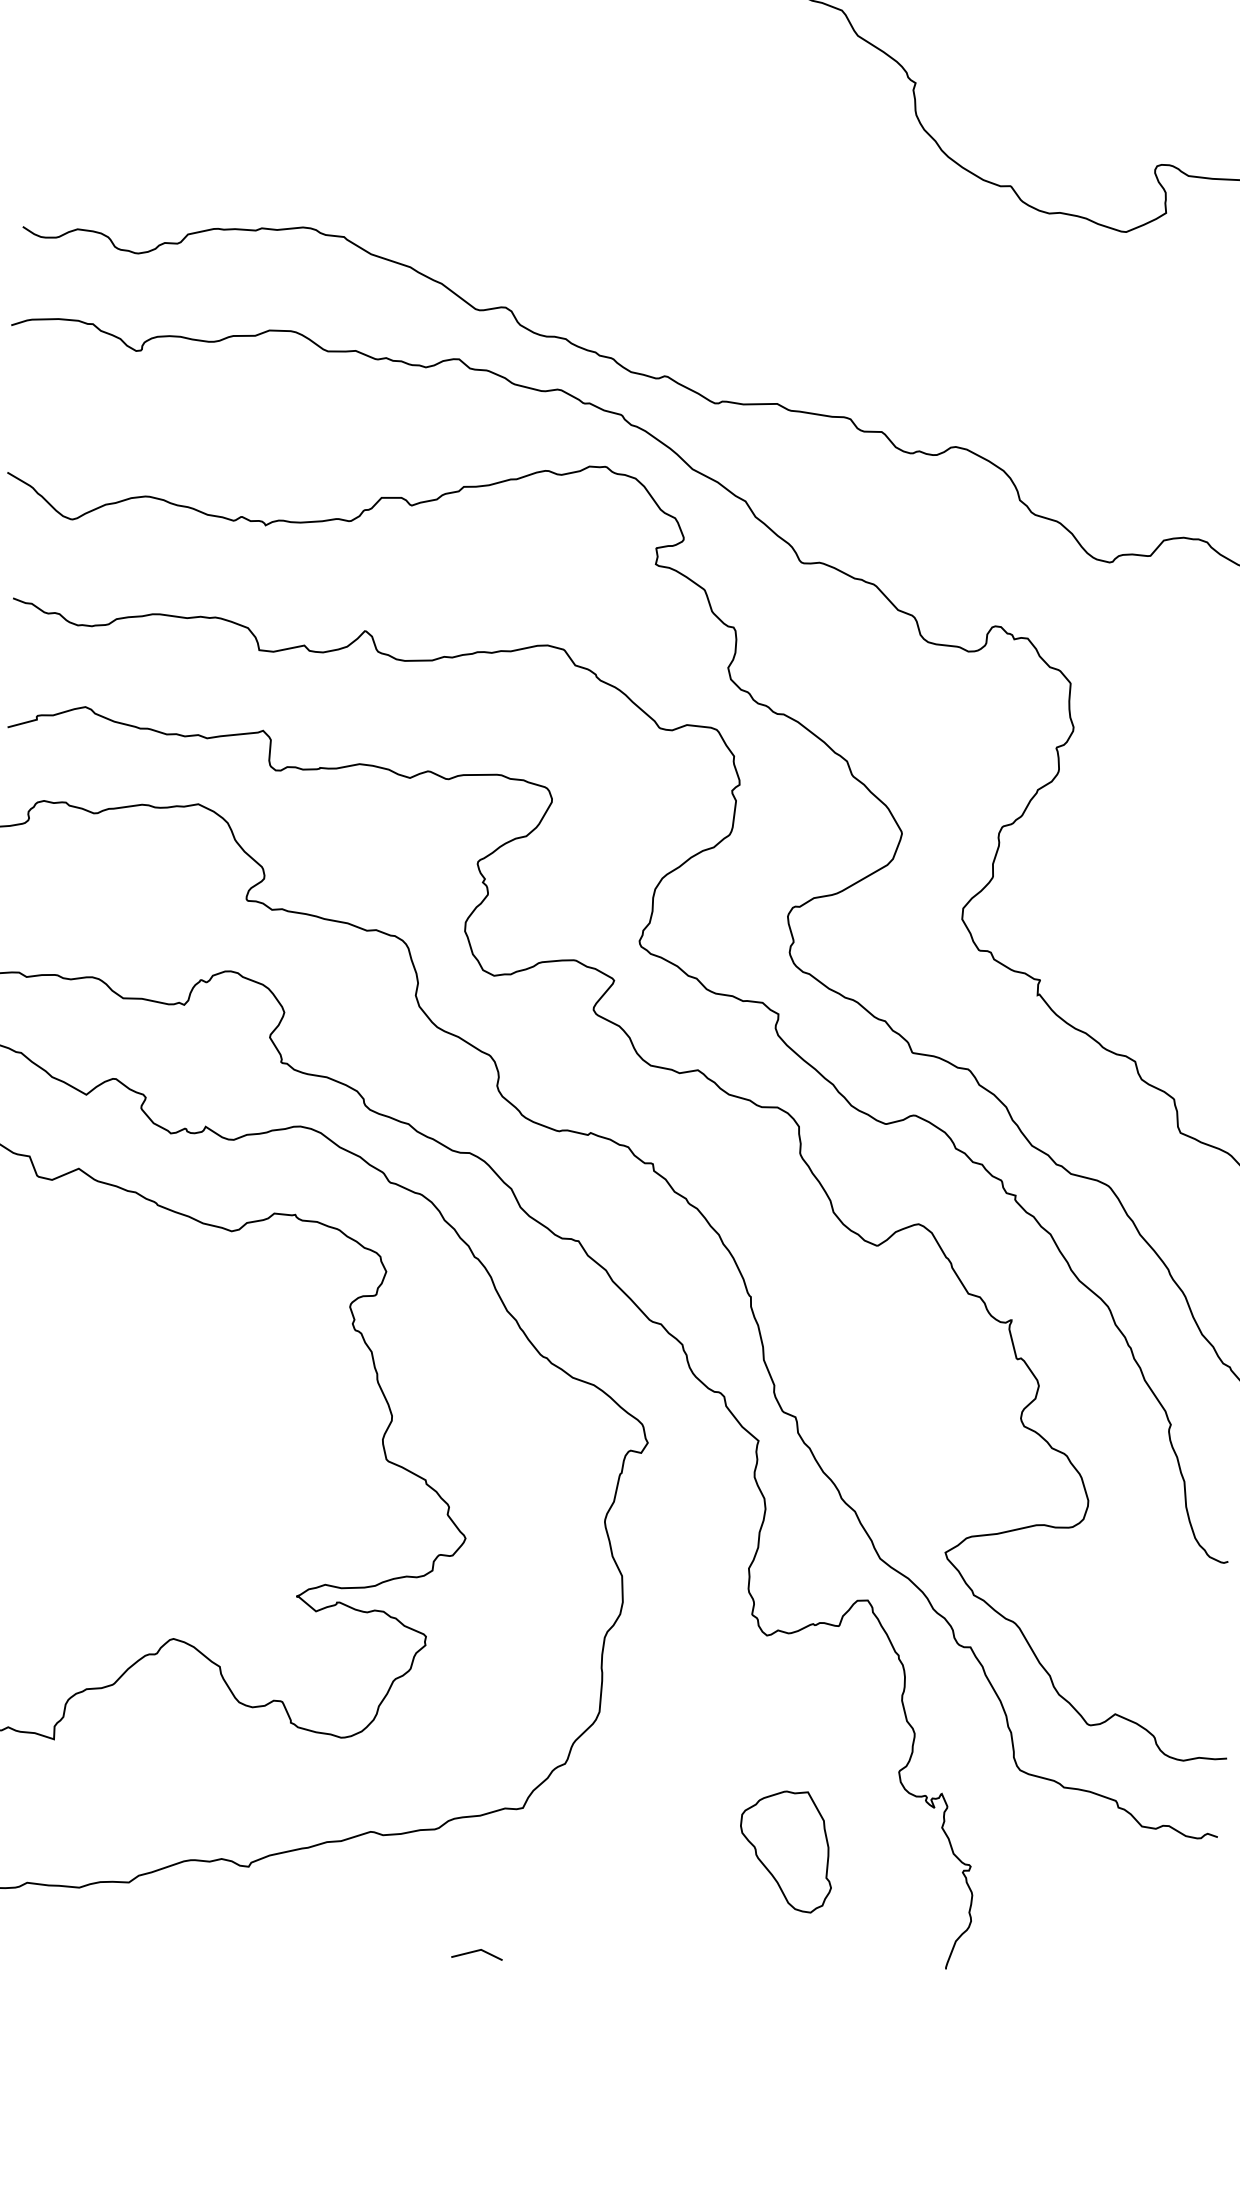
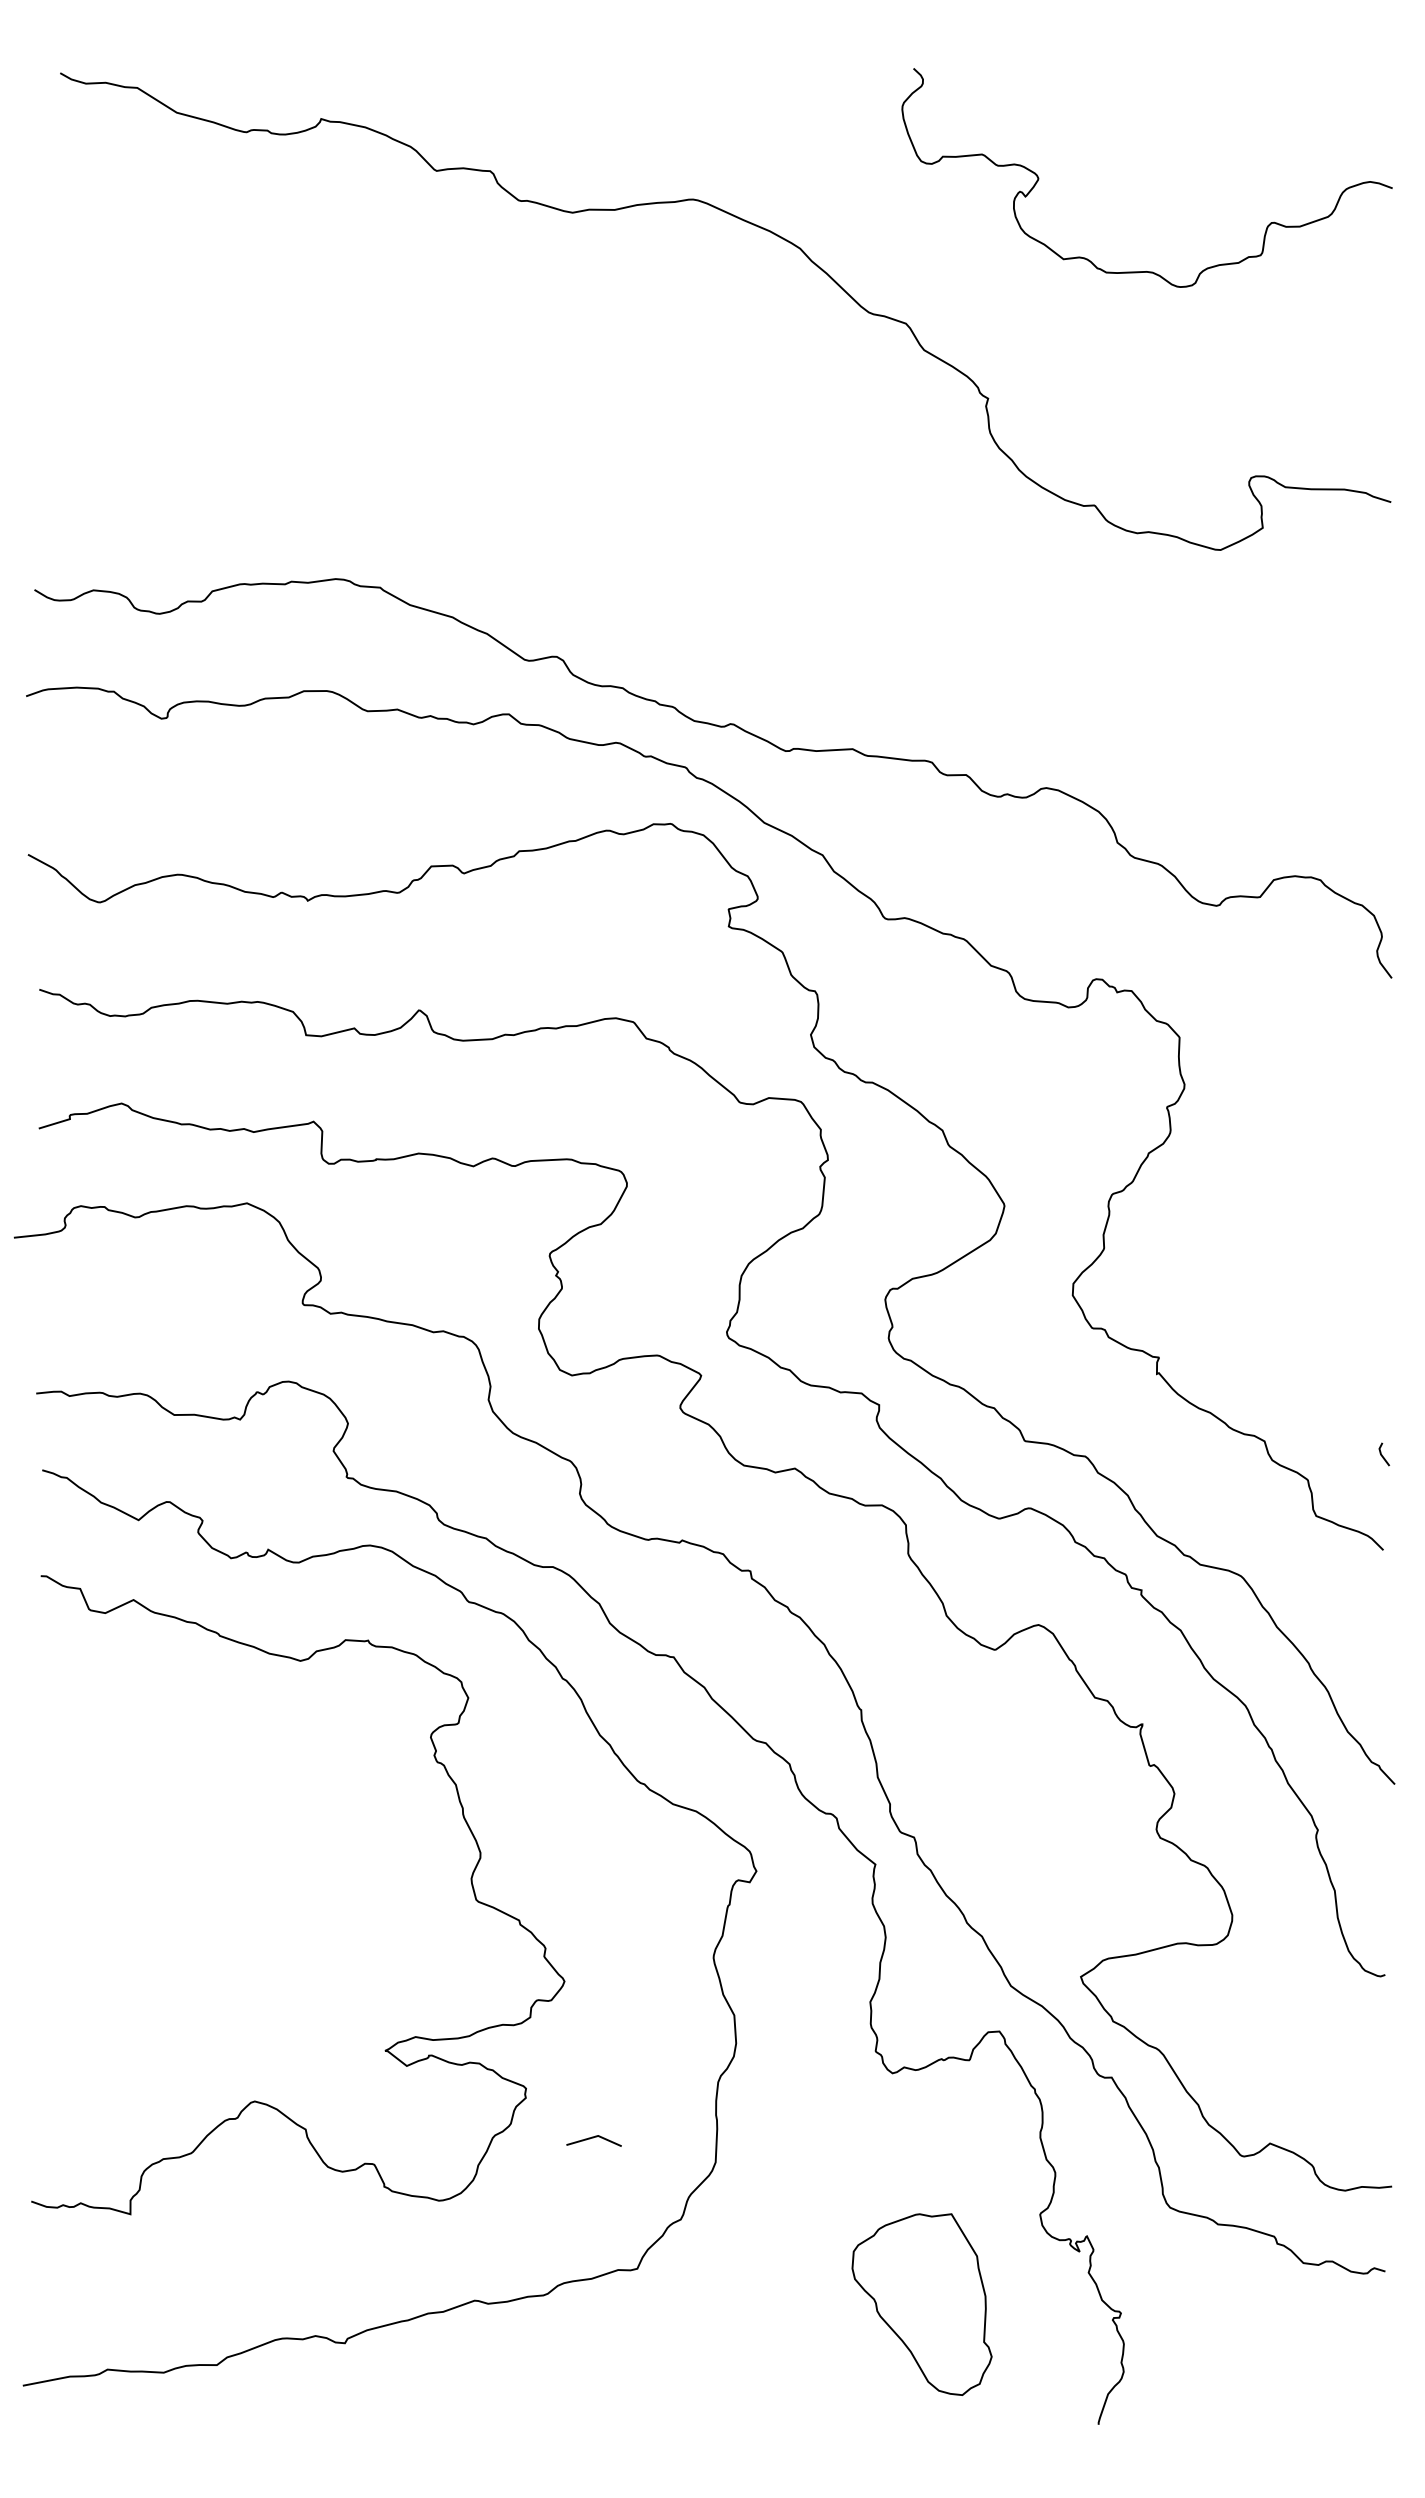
part: (785, 1851) -> (921, 2304), size x1.4
line: (476, 1952) -> (593, 2138), moved

